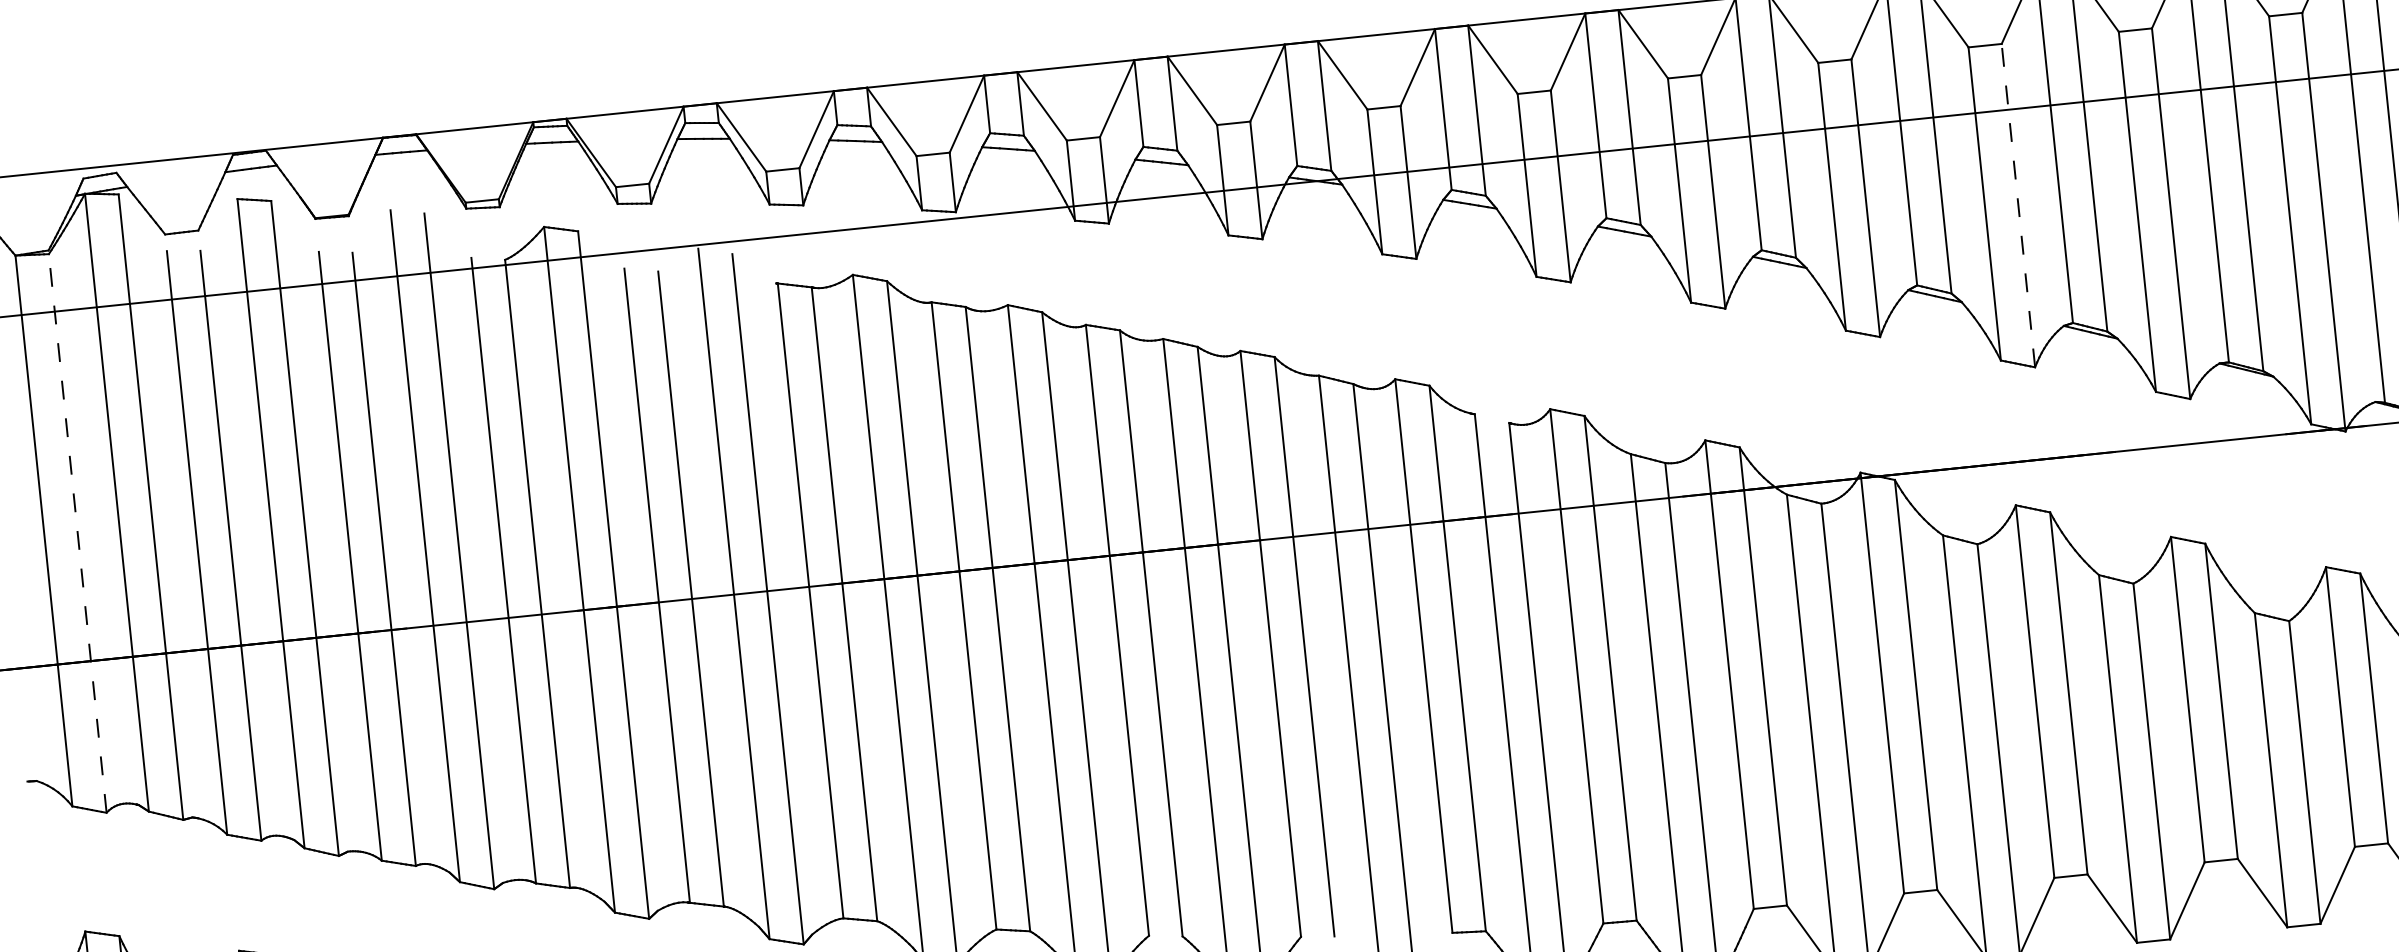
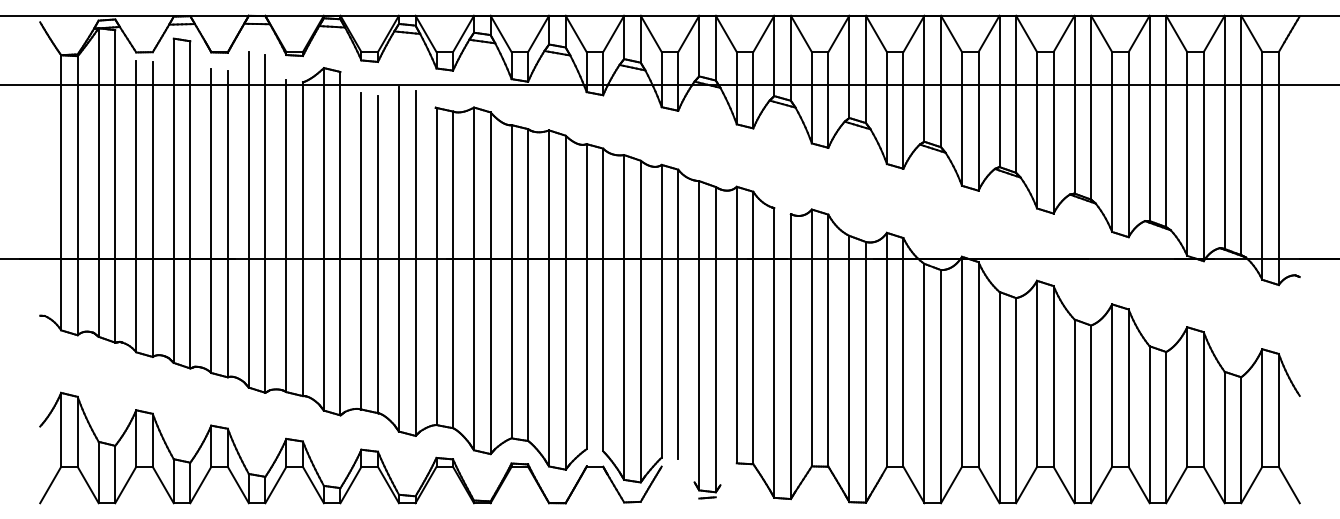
line: (2018, 204) -> (1053, 132), dashed -> solid
line: (77, 533) -> (77, 195), dashed -> solid

